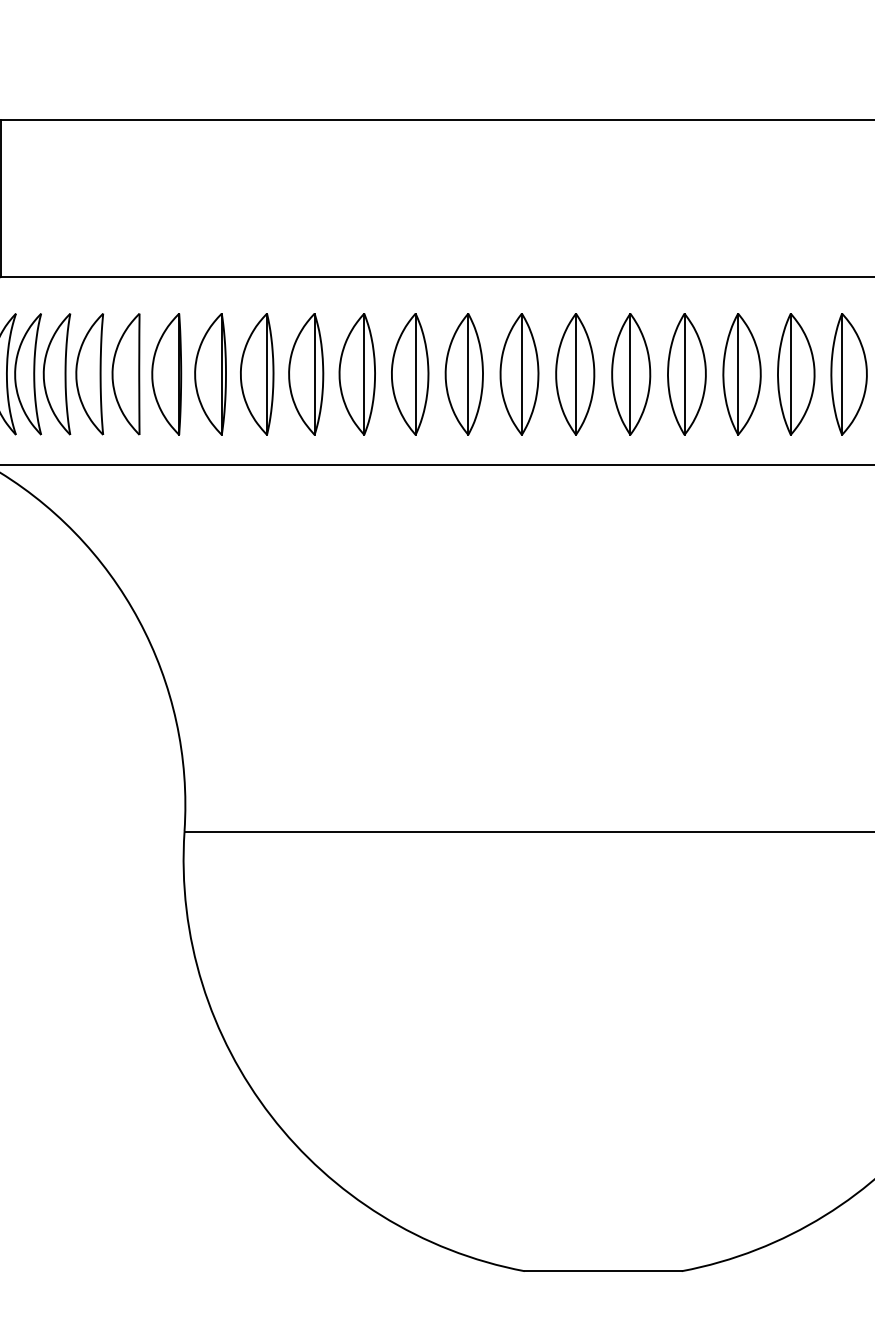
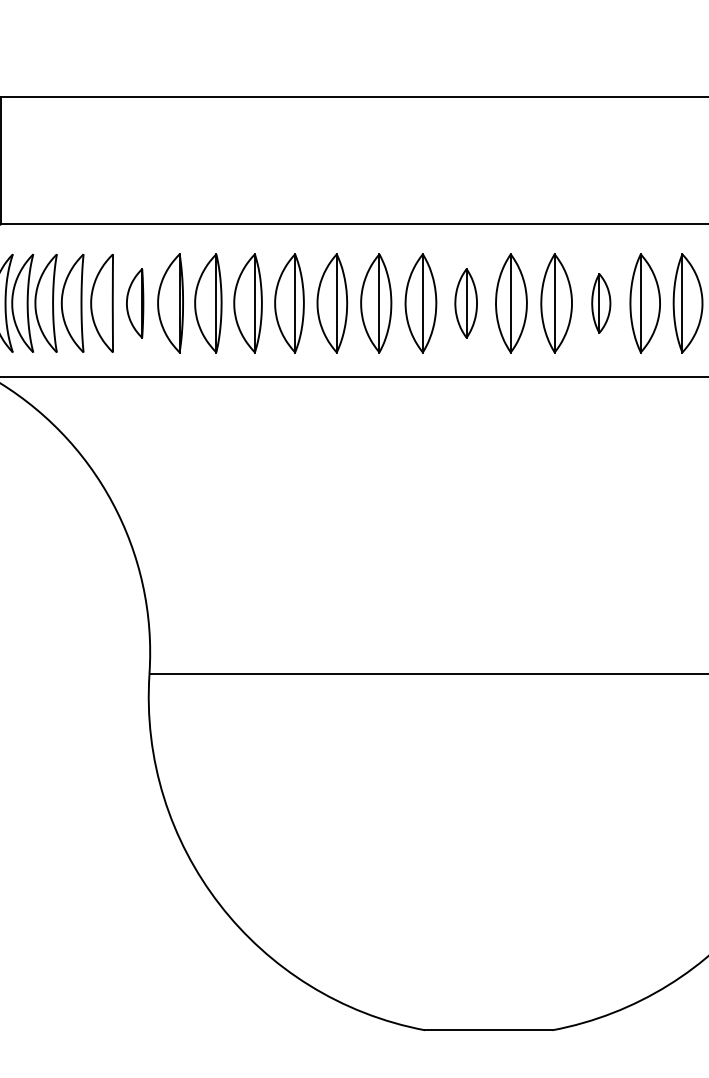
part: (166, 374) -> (134, 303), size x0.7
part: (575, 374) -> (466, 303), size x0.7
part: (741, 374) -> (600, 303), size x0.6

